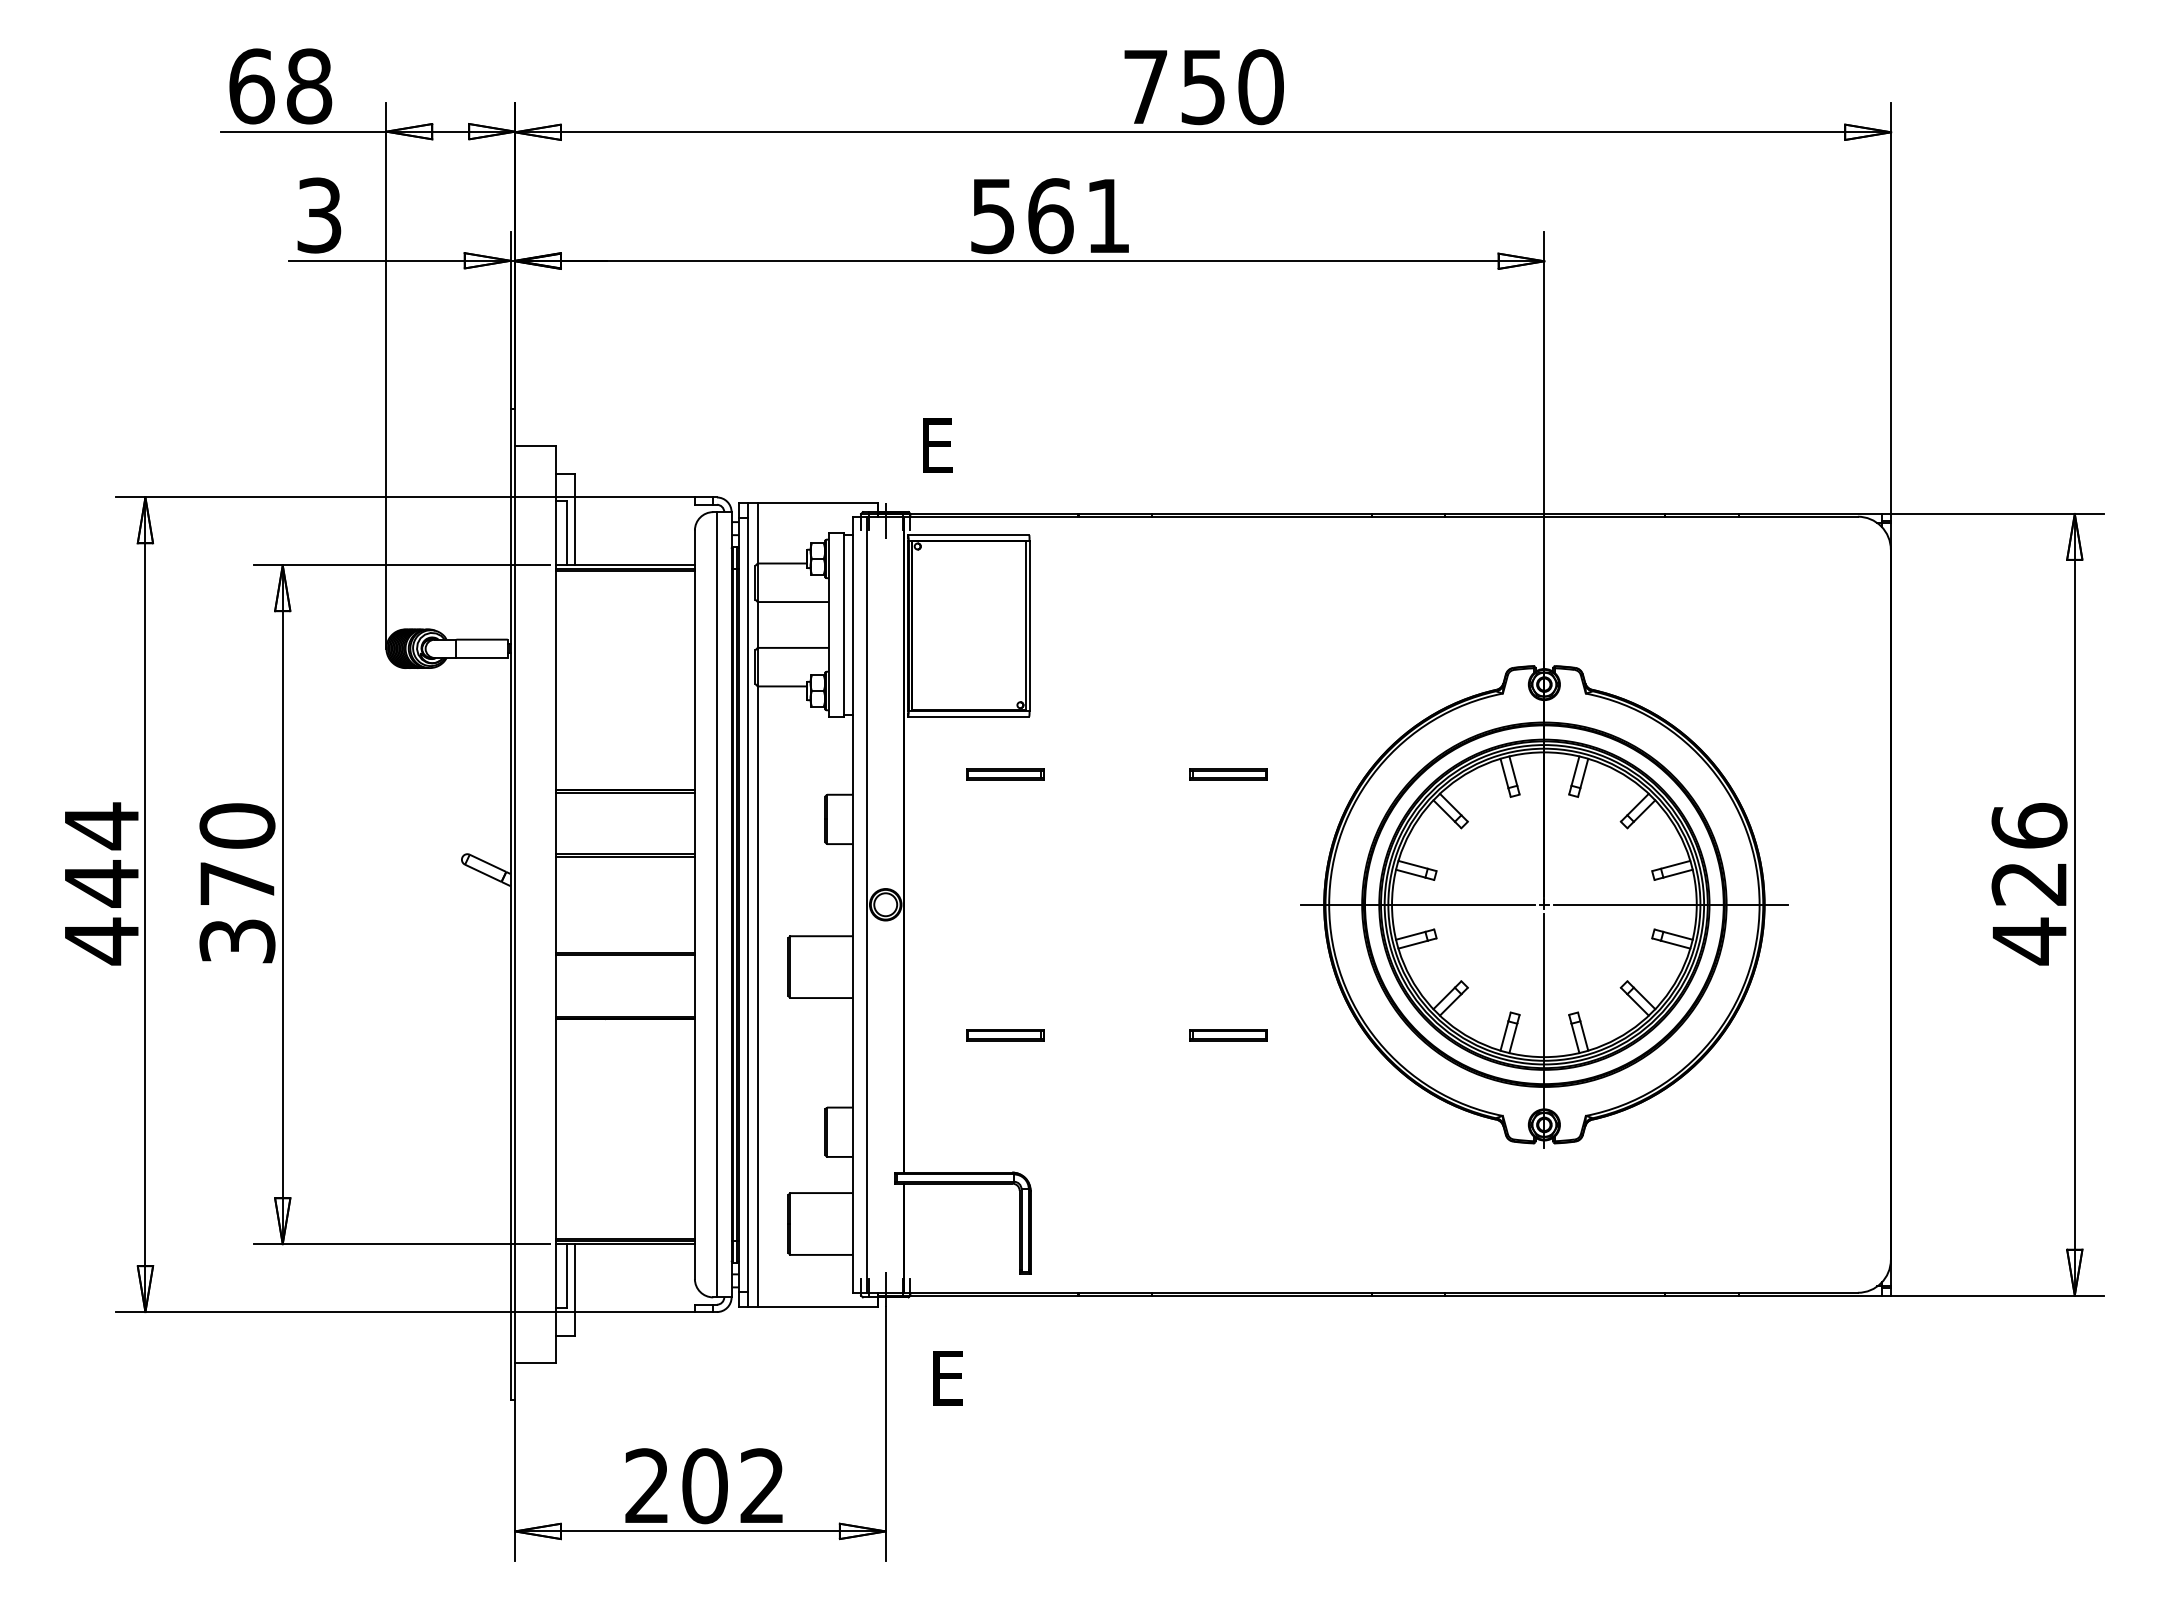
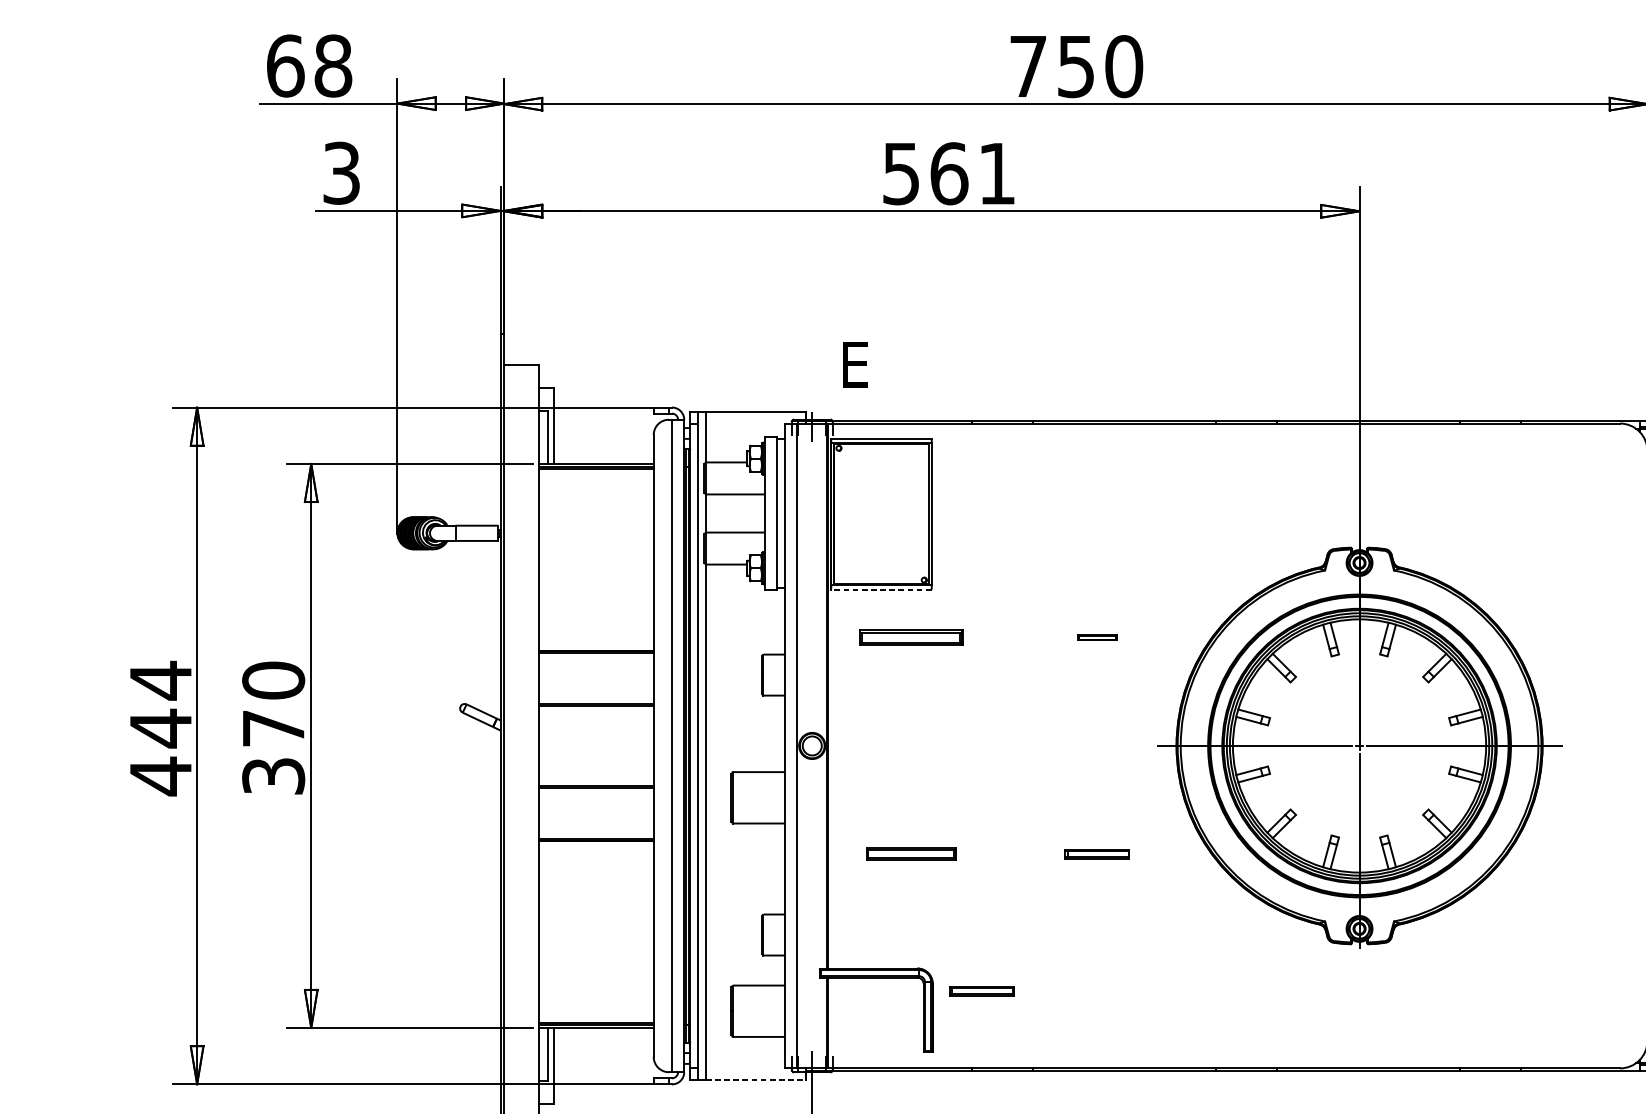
line: (968, 716) -> (881, 589), solid -> dashed
part: (1005, 774) -> (911, 637), size x1.6
part: (1228, 774) -> (1097, 637), size x0.6
part: (1005, 1035) -> (911, 854), size x1.4
part: (1089, 1200) -> (981, 991), added
line: (818, 1306) -> (756, 1079), solid -> dashed

